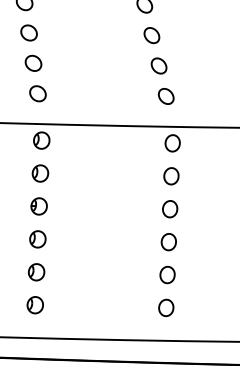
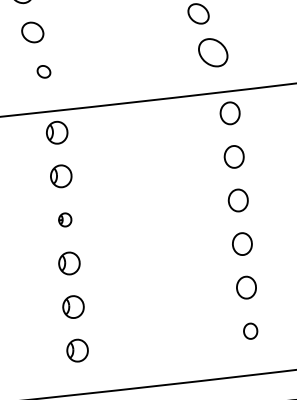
part: (37, 93) -> (43, 71), size x0.6
part: (166, 96) -> (213, 52), size x1.4
part: (38, 206) -> (64, 220), size x0.6
part: (166, 307) -> (250, 330), size x0.7

